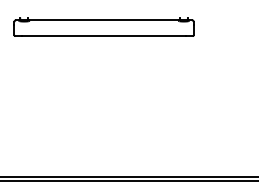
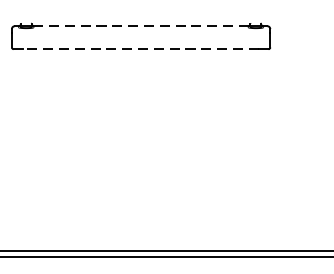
line: (104, 20) -> (141, 26), solid -> dashed
line: (104, 36) -> (141, 49), solid -> dashed

